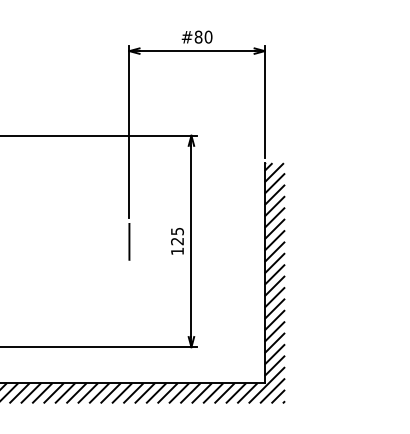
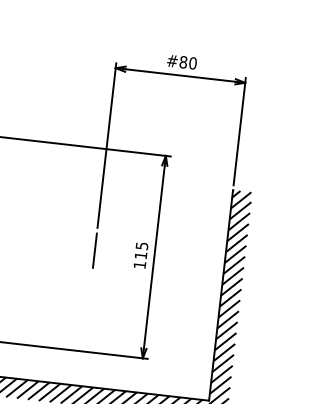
text: (177, 241) -> (140, 255), 125 -> 115

